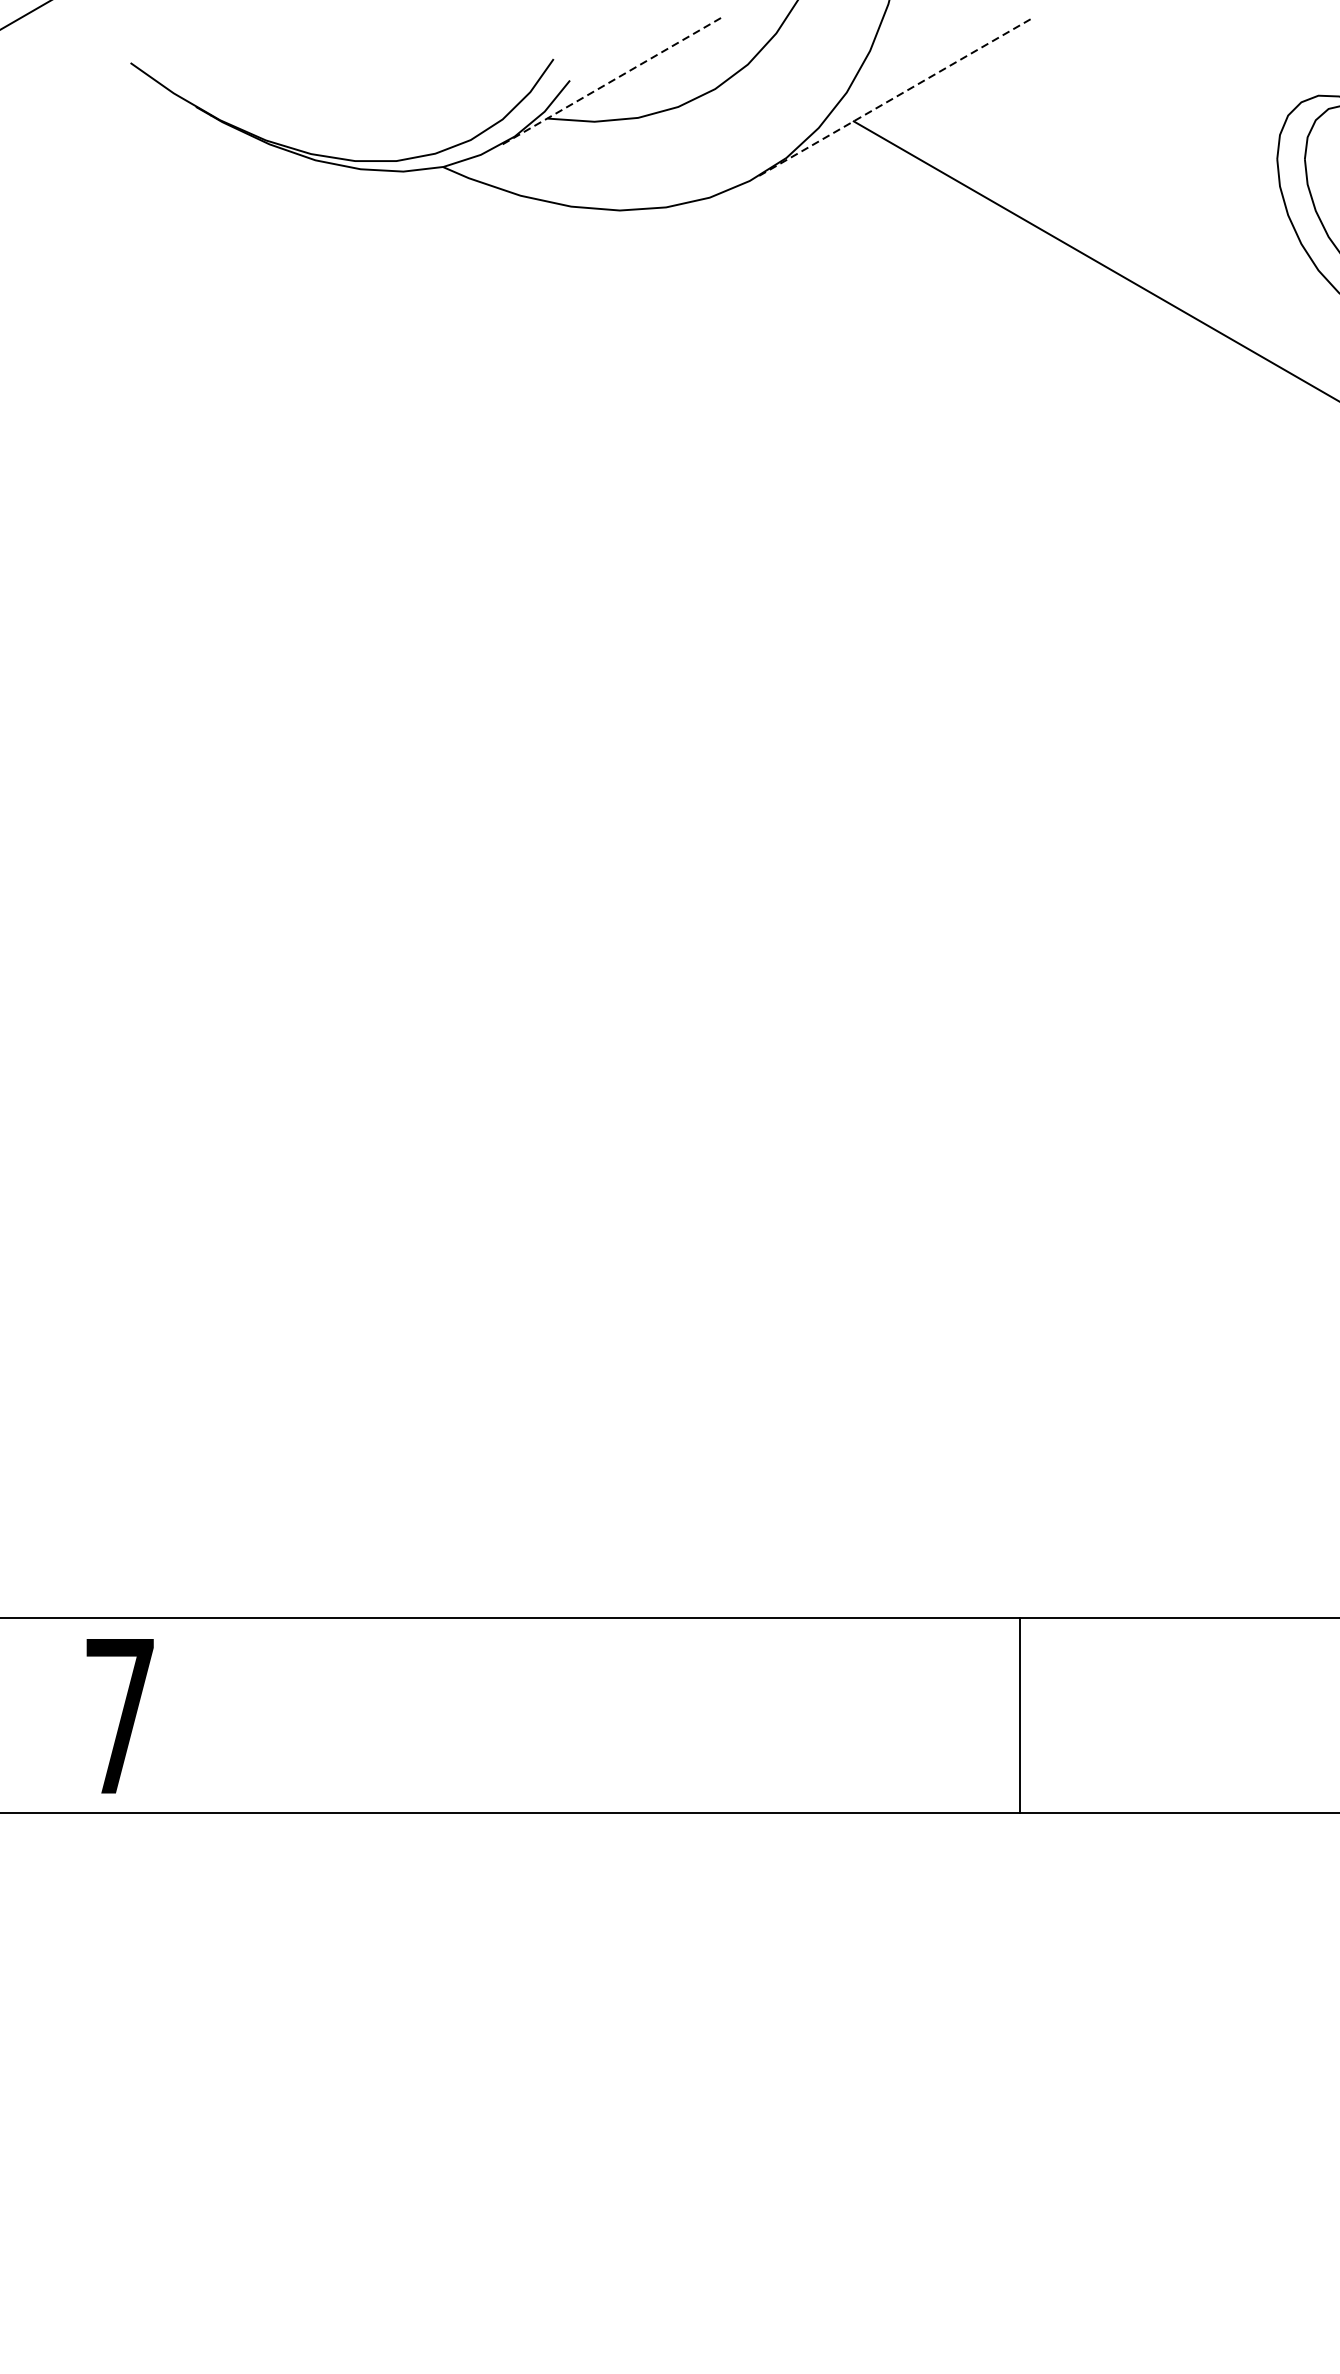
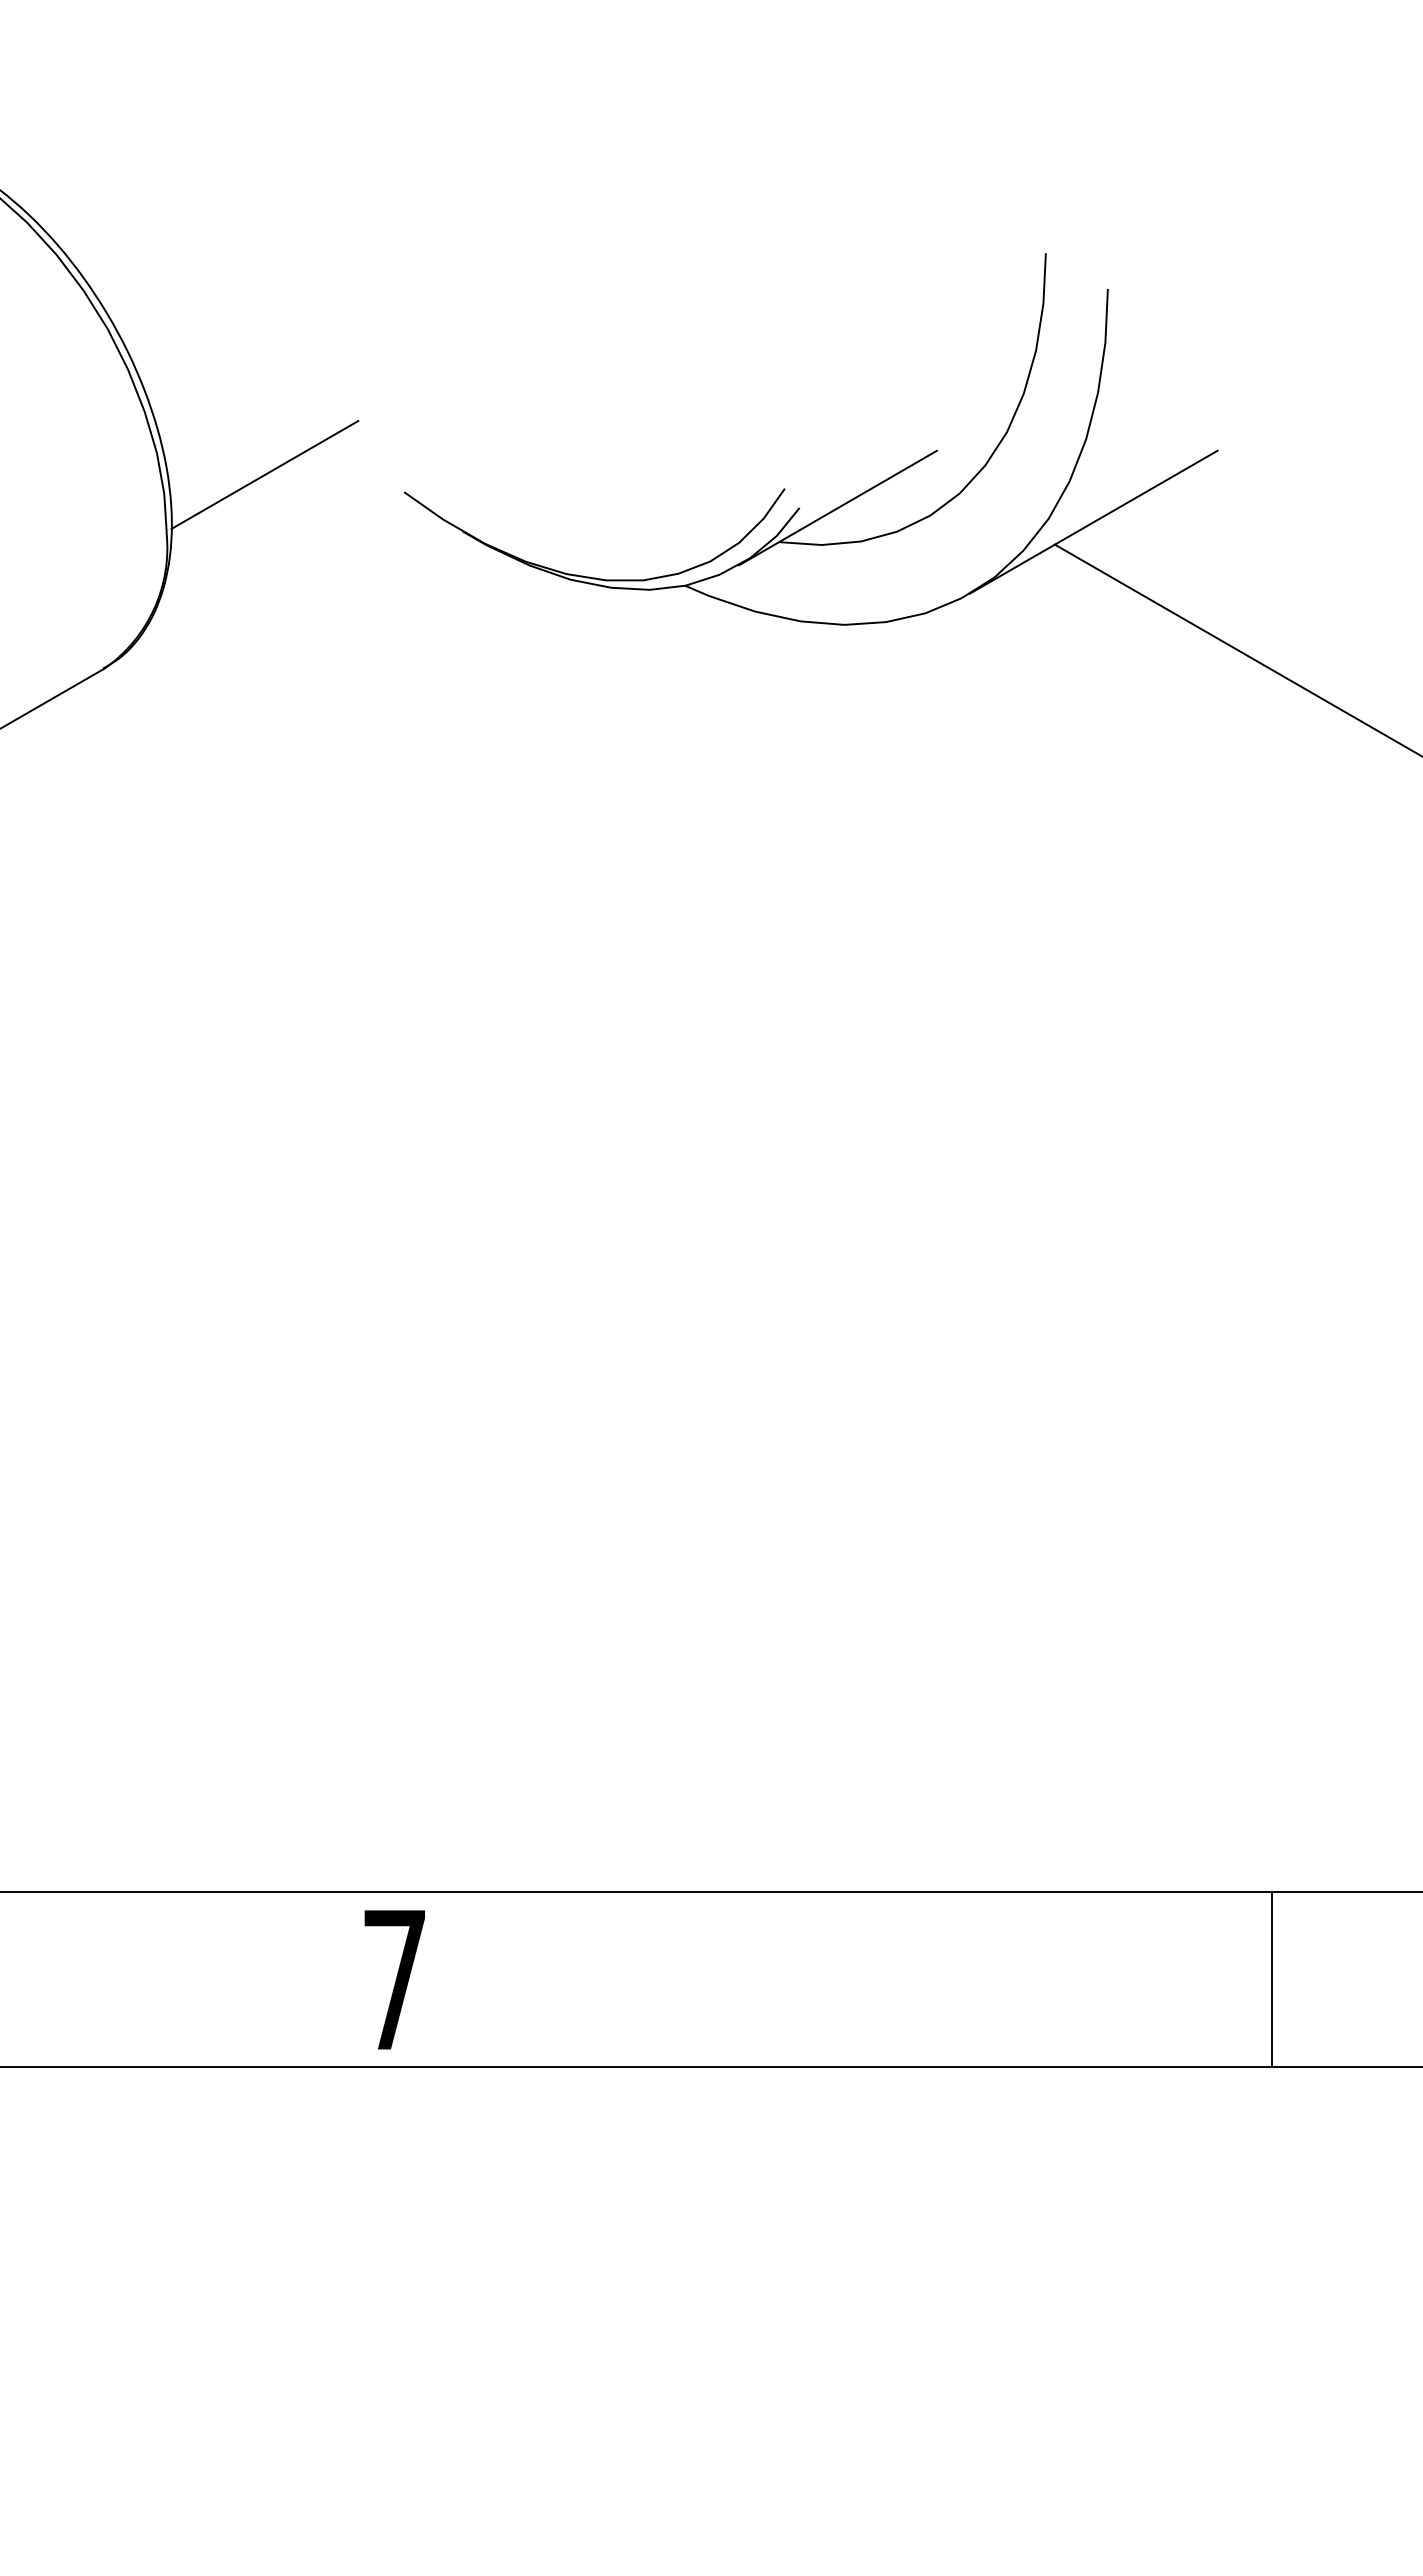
line: (613, 80) -> (838, 507), dashed -> solid
line: (896, 96) -> (1093, 522), dashed -> solid
line: (1019, 1714) -> (1272, 1978), moved

